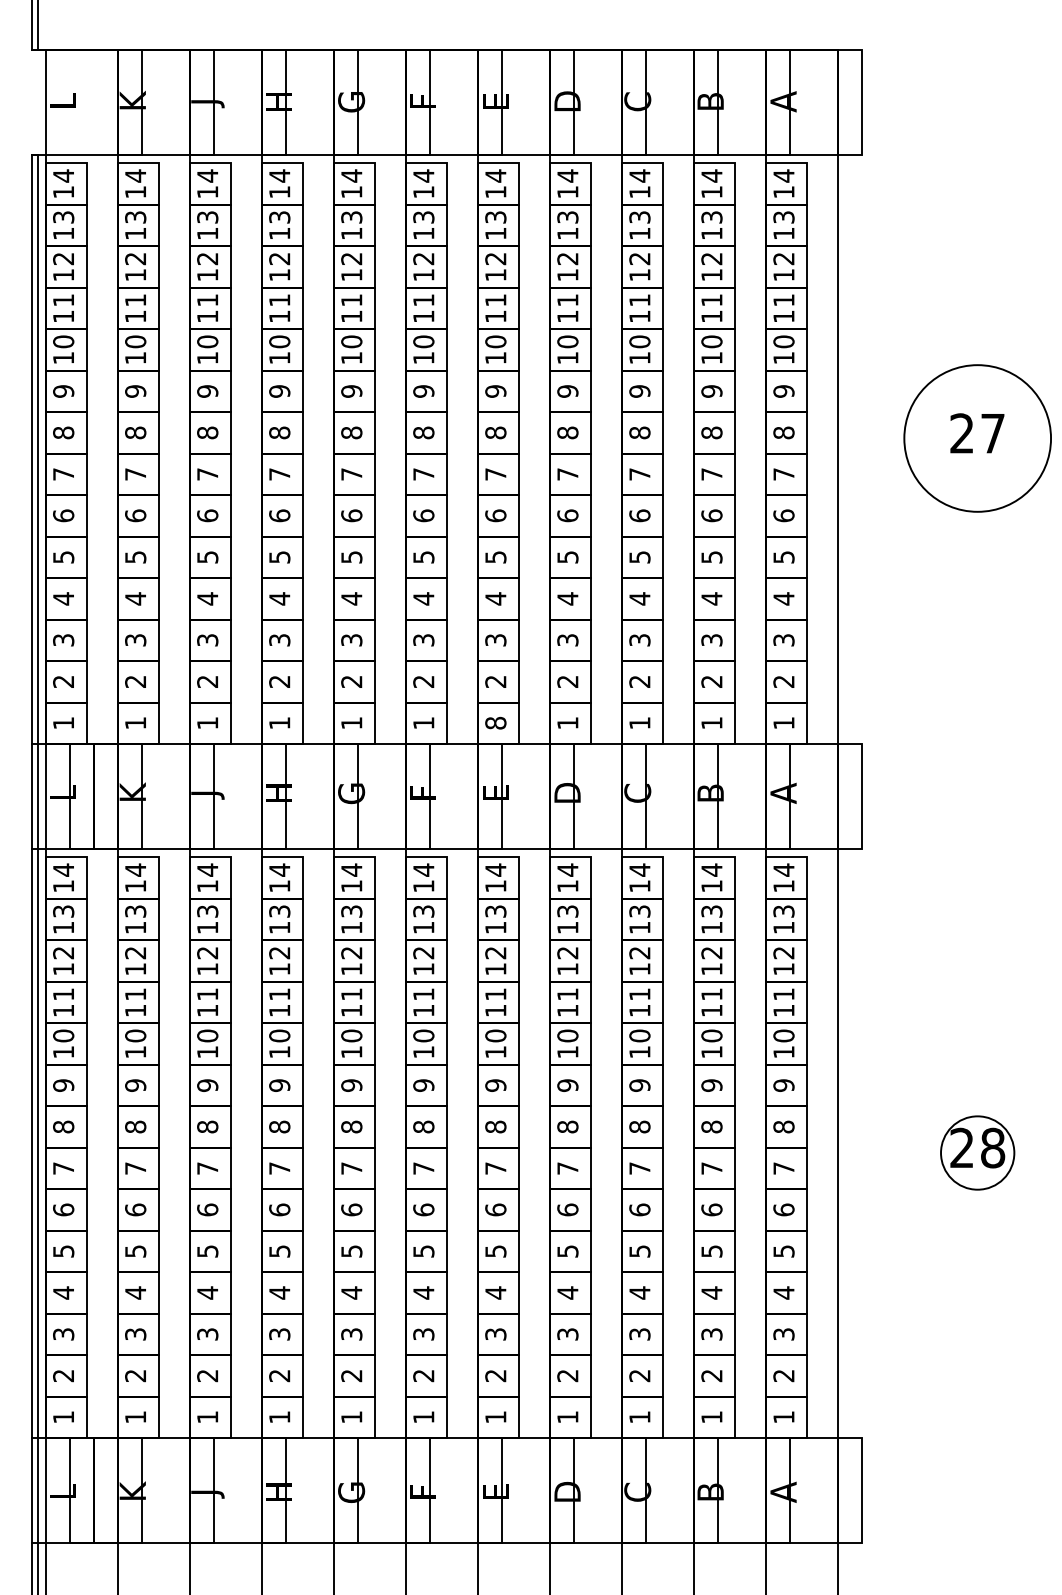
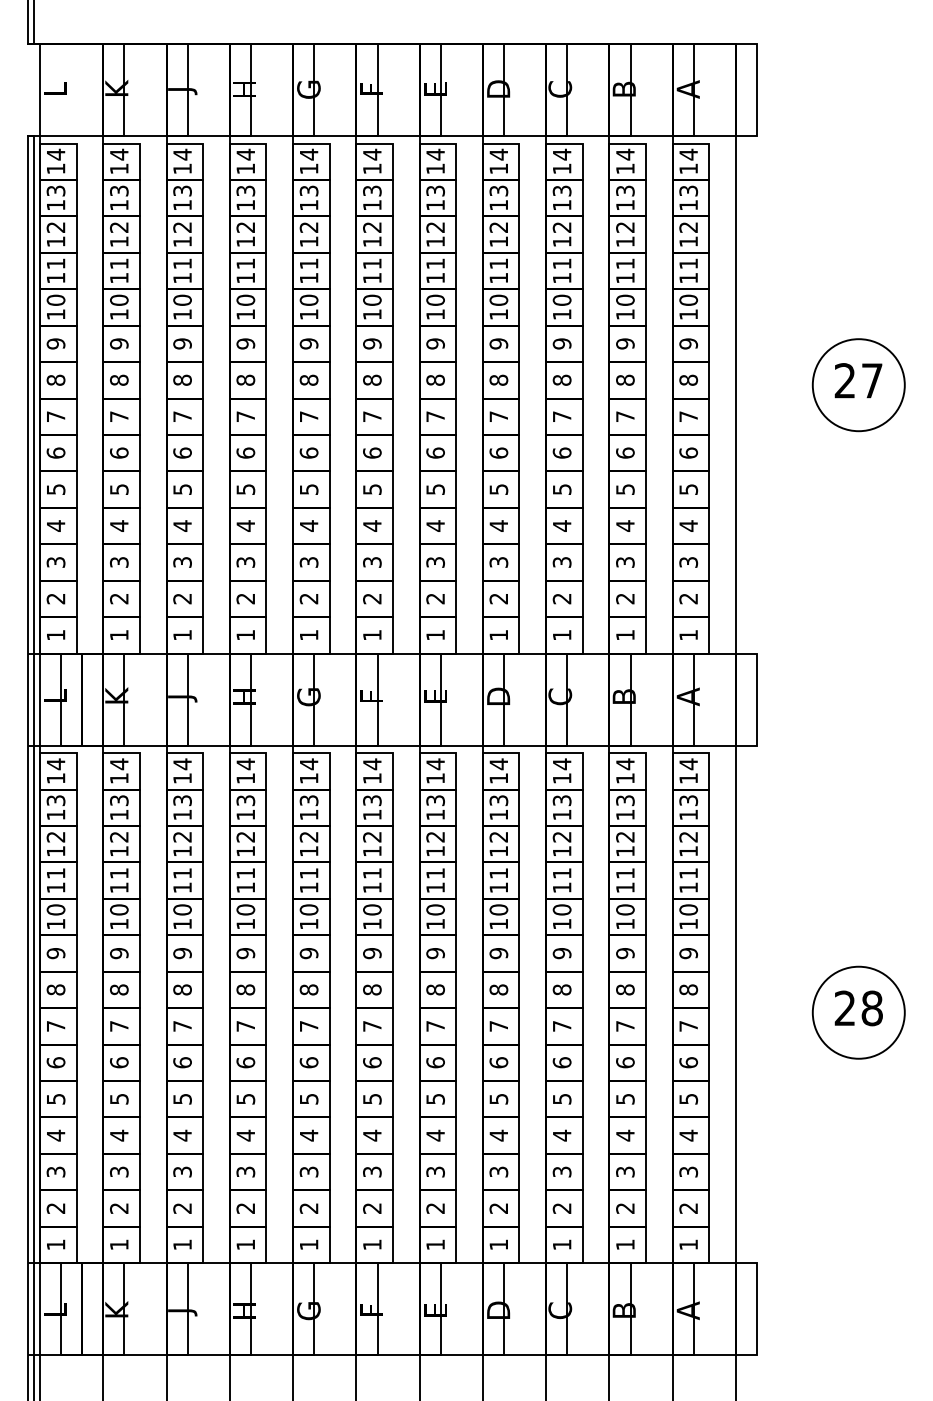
circle: (977, 438) -> (858, 385), size x0.71
text: (495, 722) -> (435, 634), 8 -> 1
circle: (977, 1152) -> (858, 1012), size x1.43

